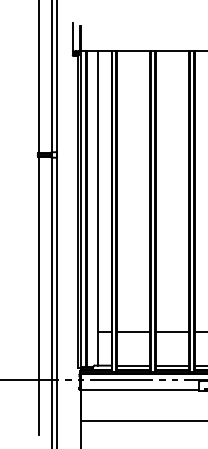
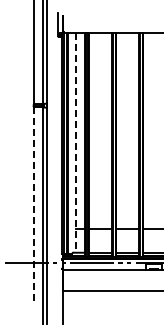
line: (97, 209) -> (75, 143), solid -> dashed
line: (39, 295) -> (34, 203), solid -> dashed

